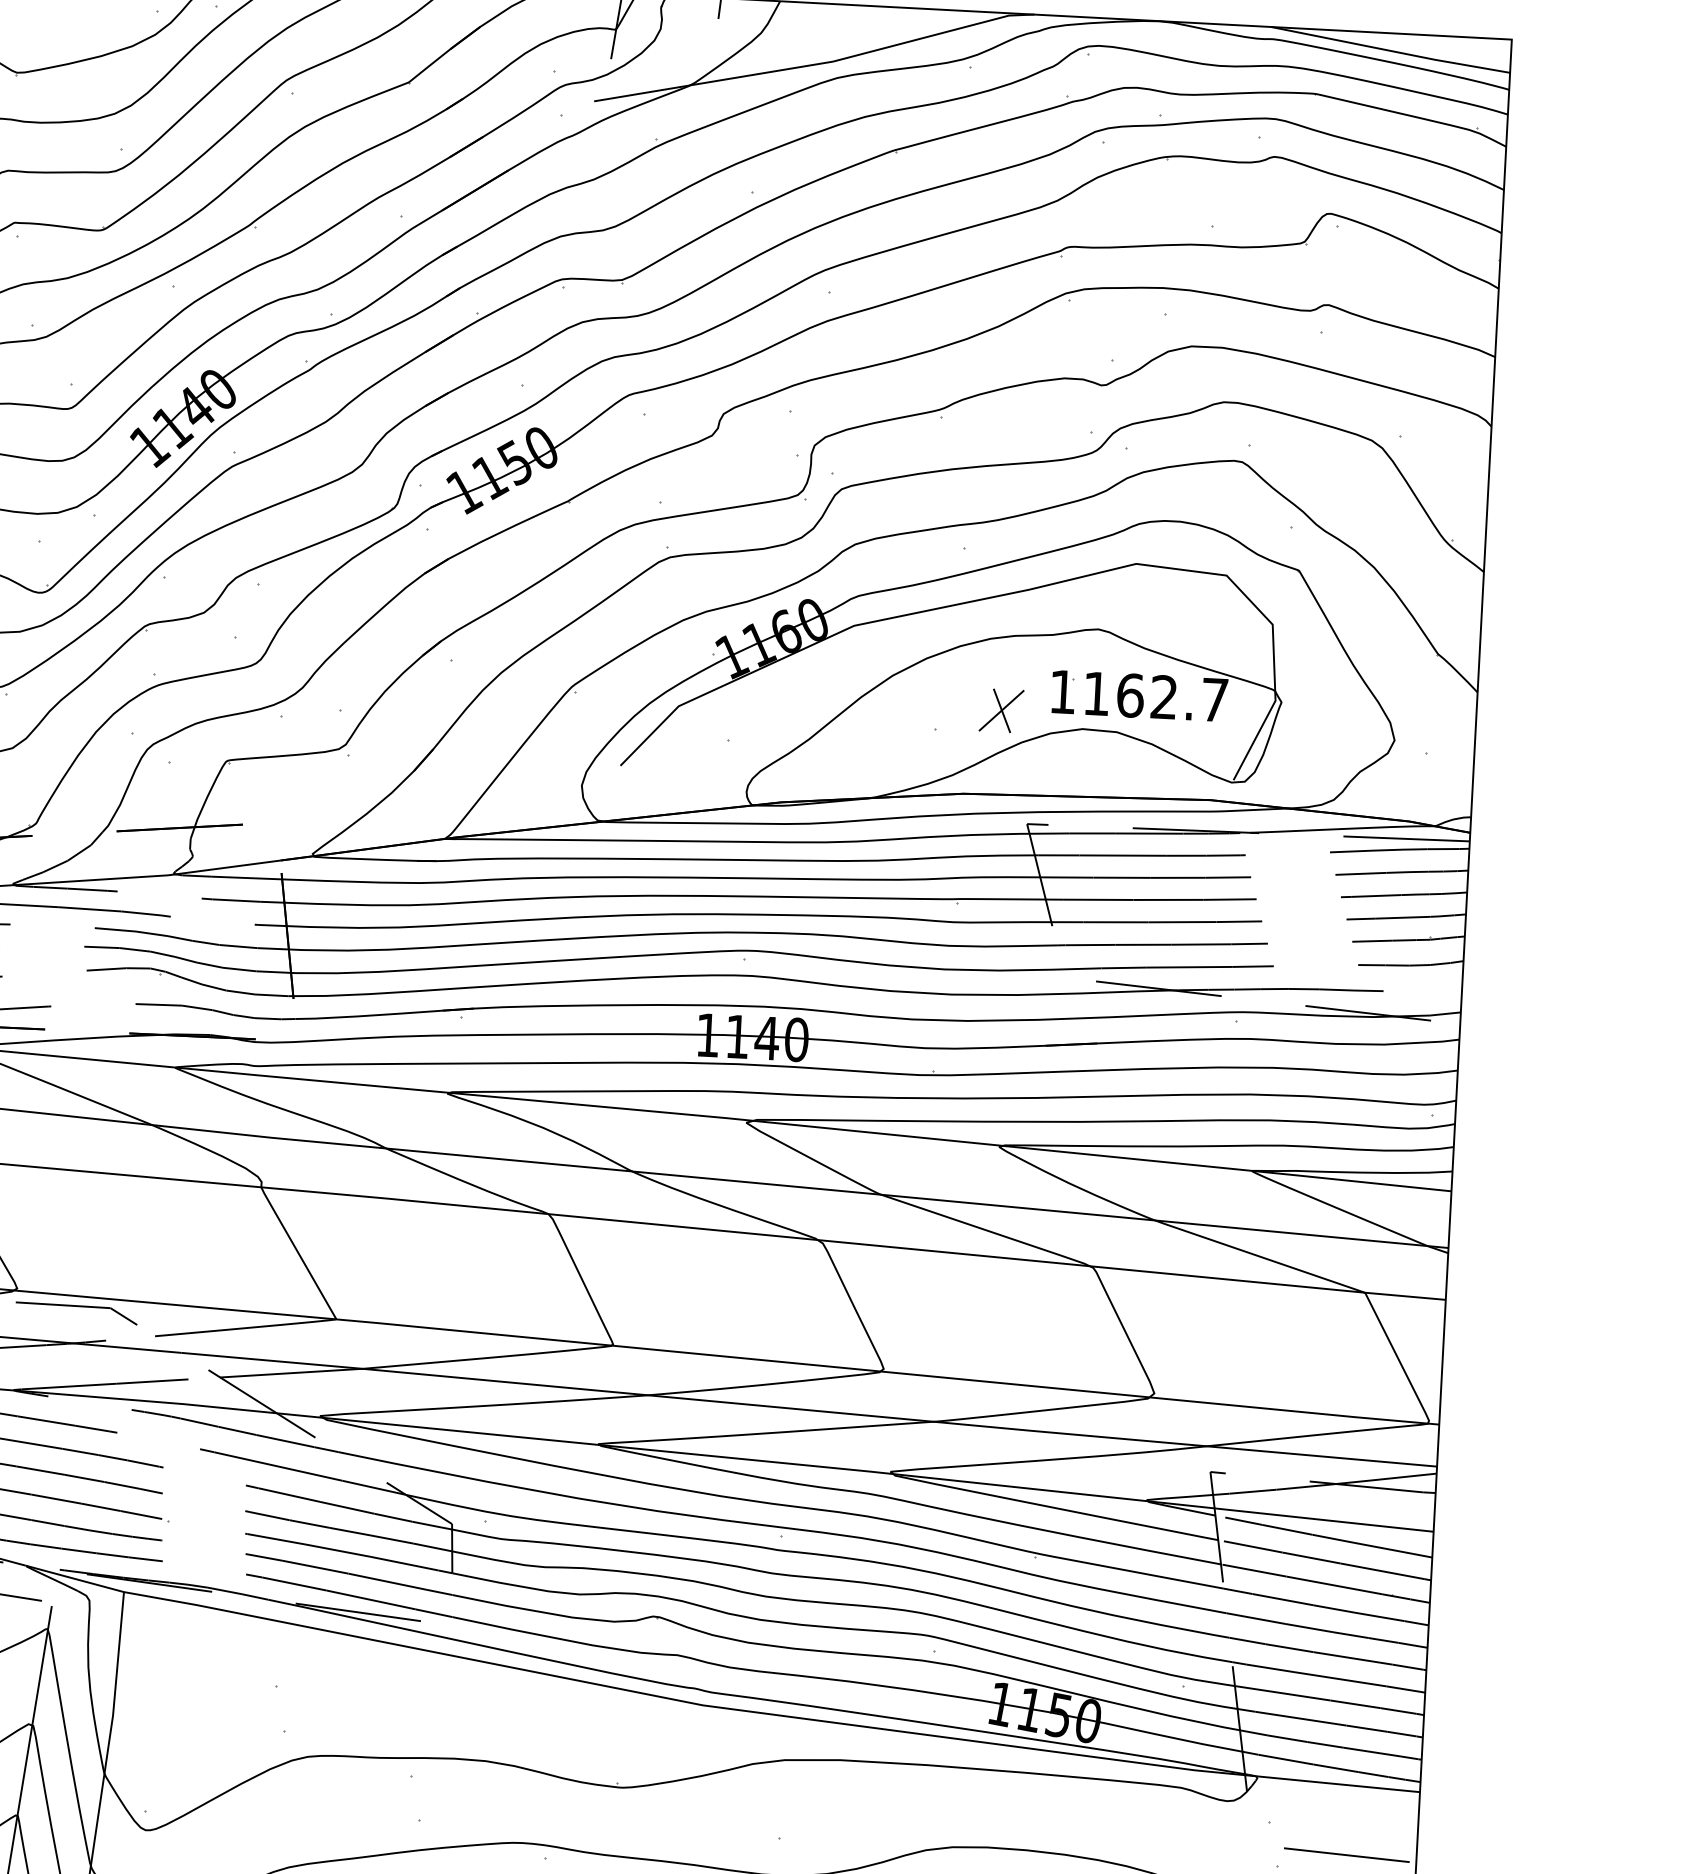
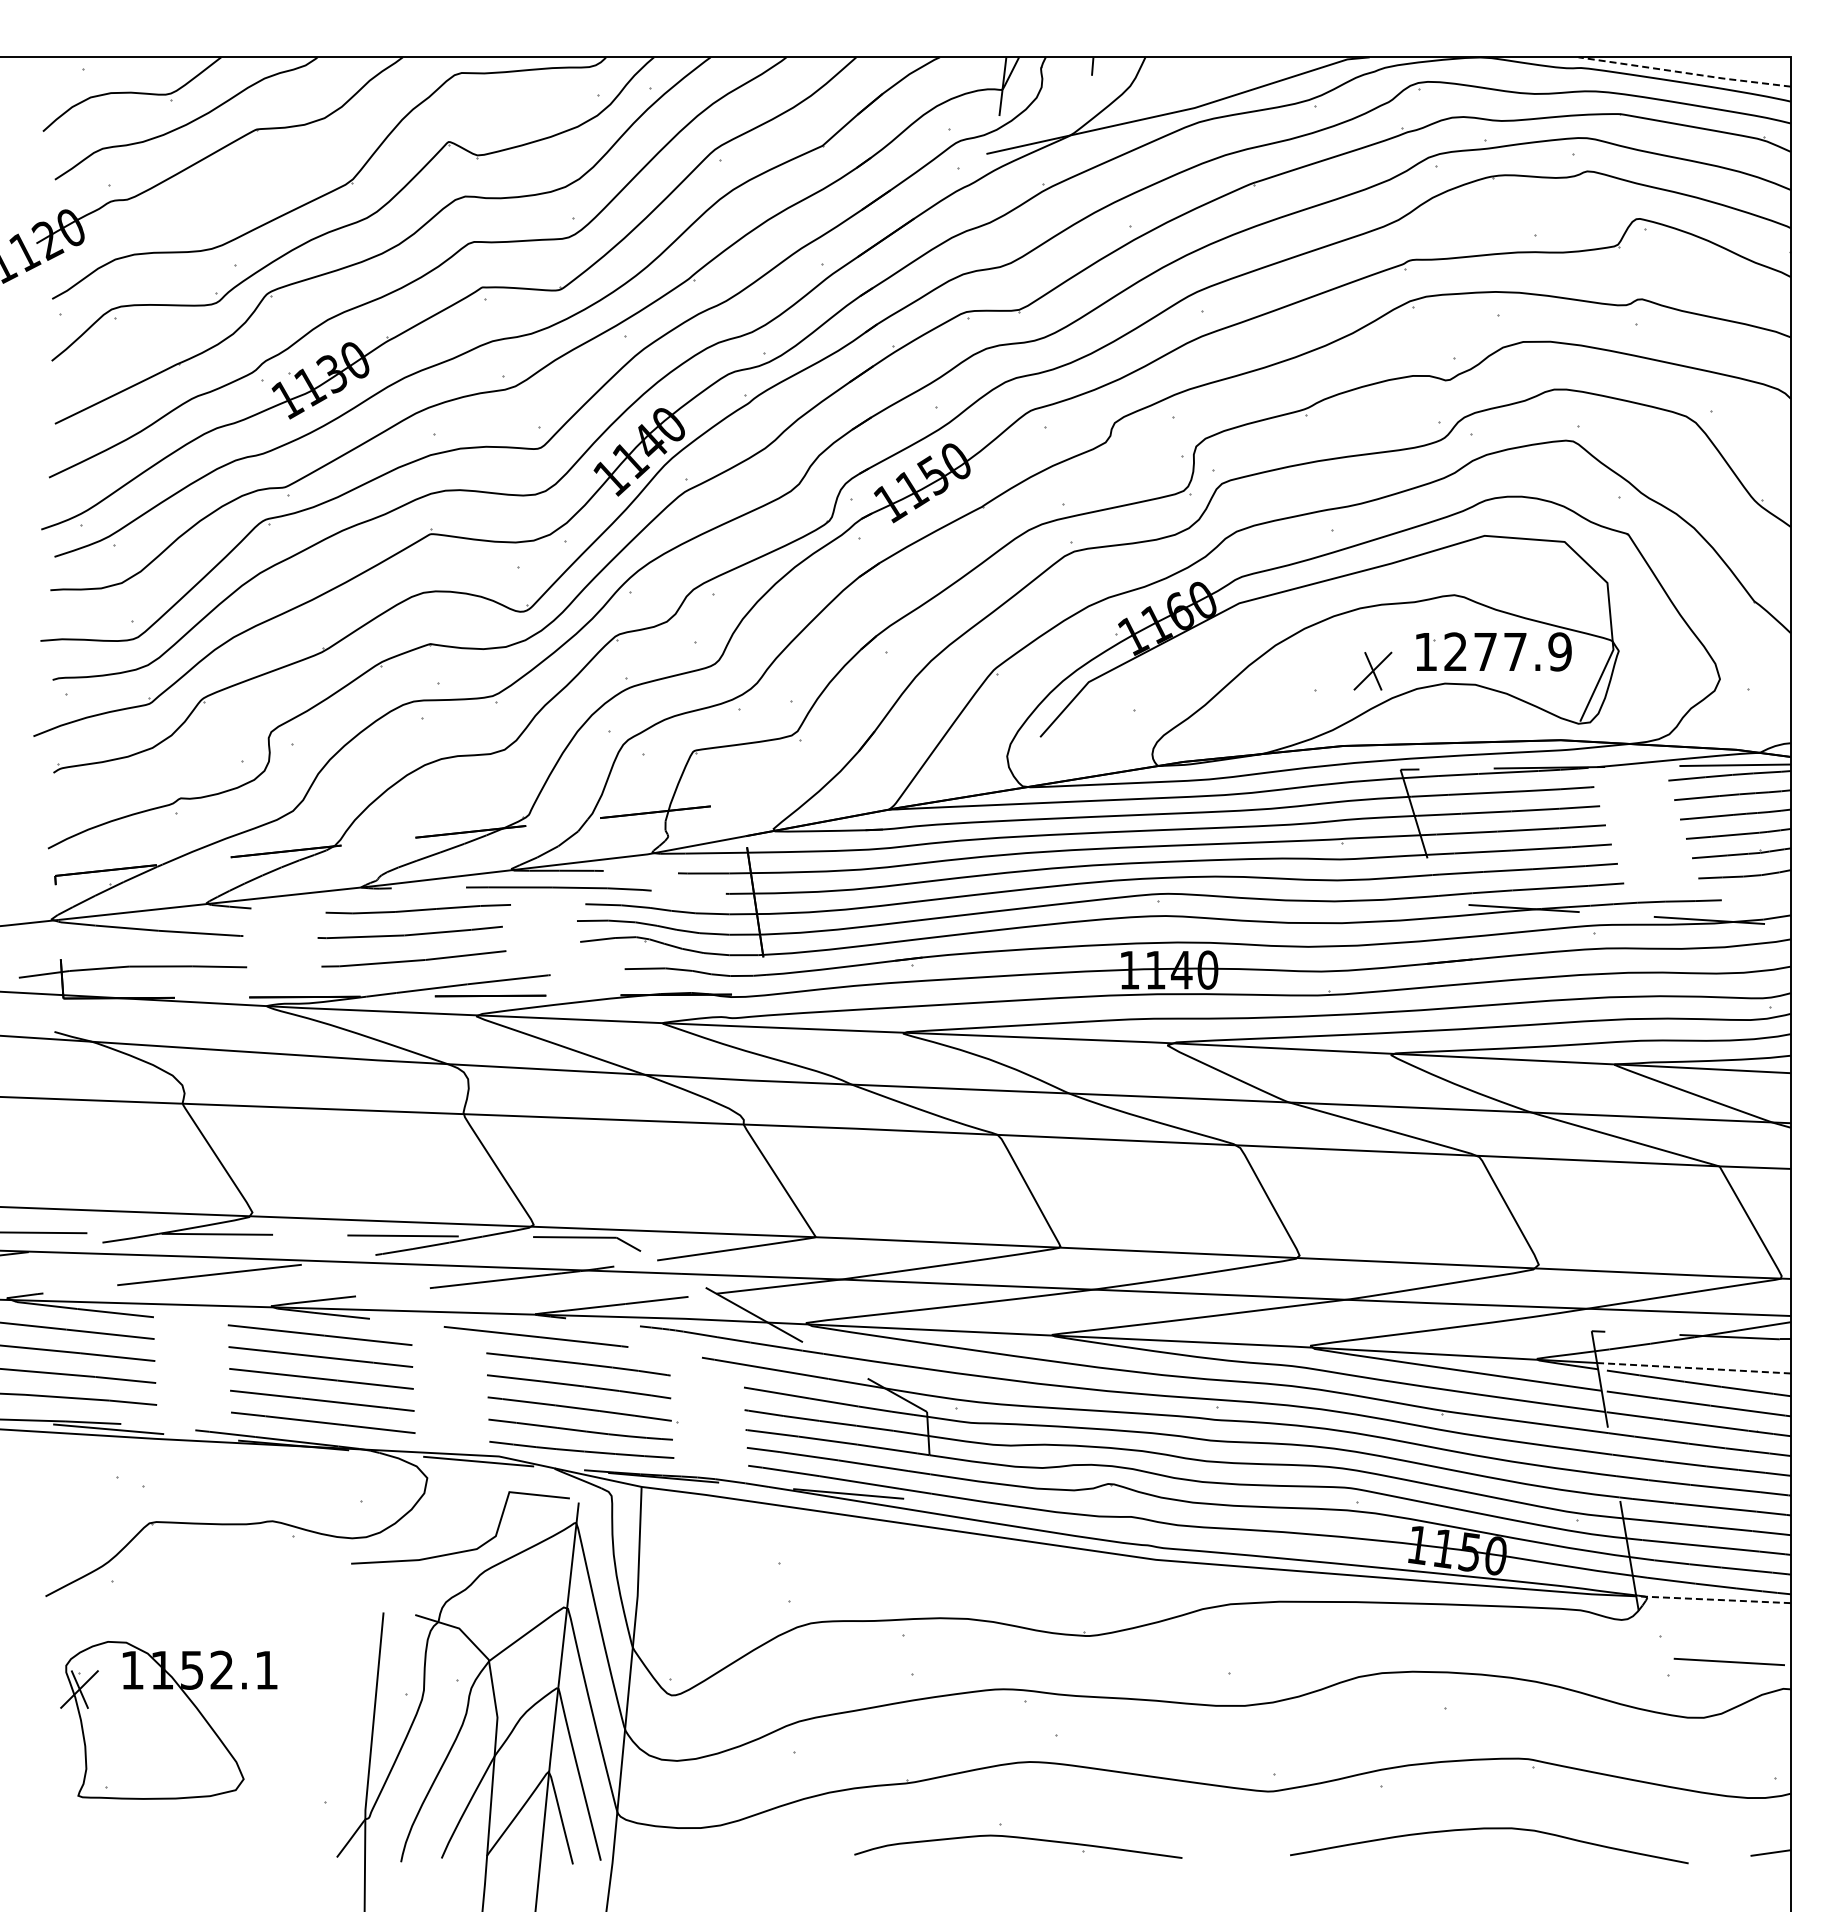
line: (1391, 50) -> (1685, 72), solid -> dashed
text: (1155, 696) -> (1507, 651), 1162.7 -> 1277.9
line: (1324, 1520) -> (1694, 1368), solid -> dashed
line: (1332, 1783) -> (1713, 1599), solid -> dashed

